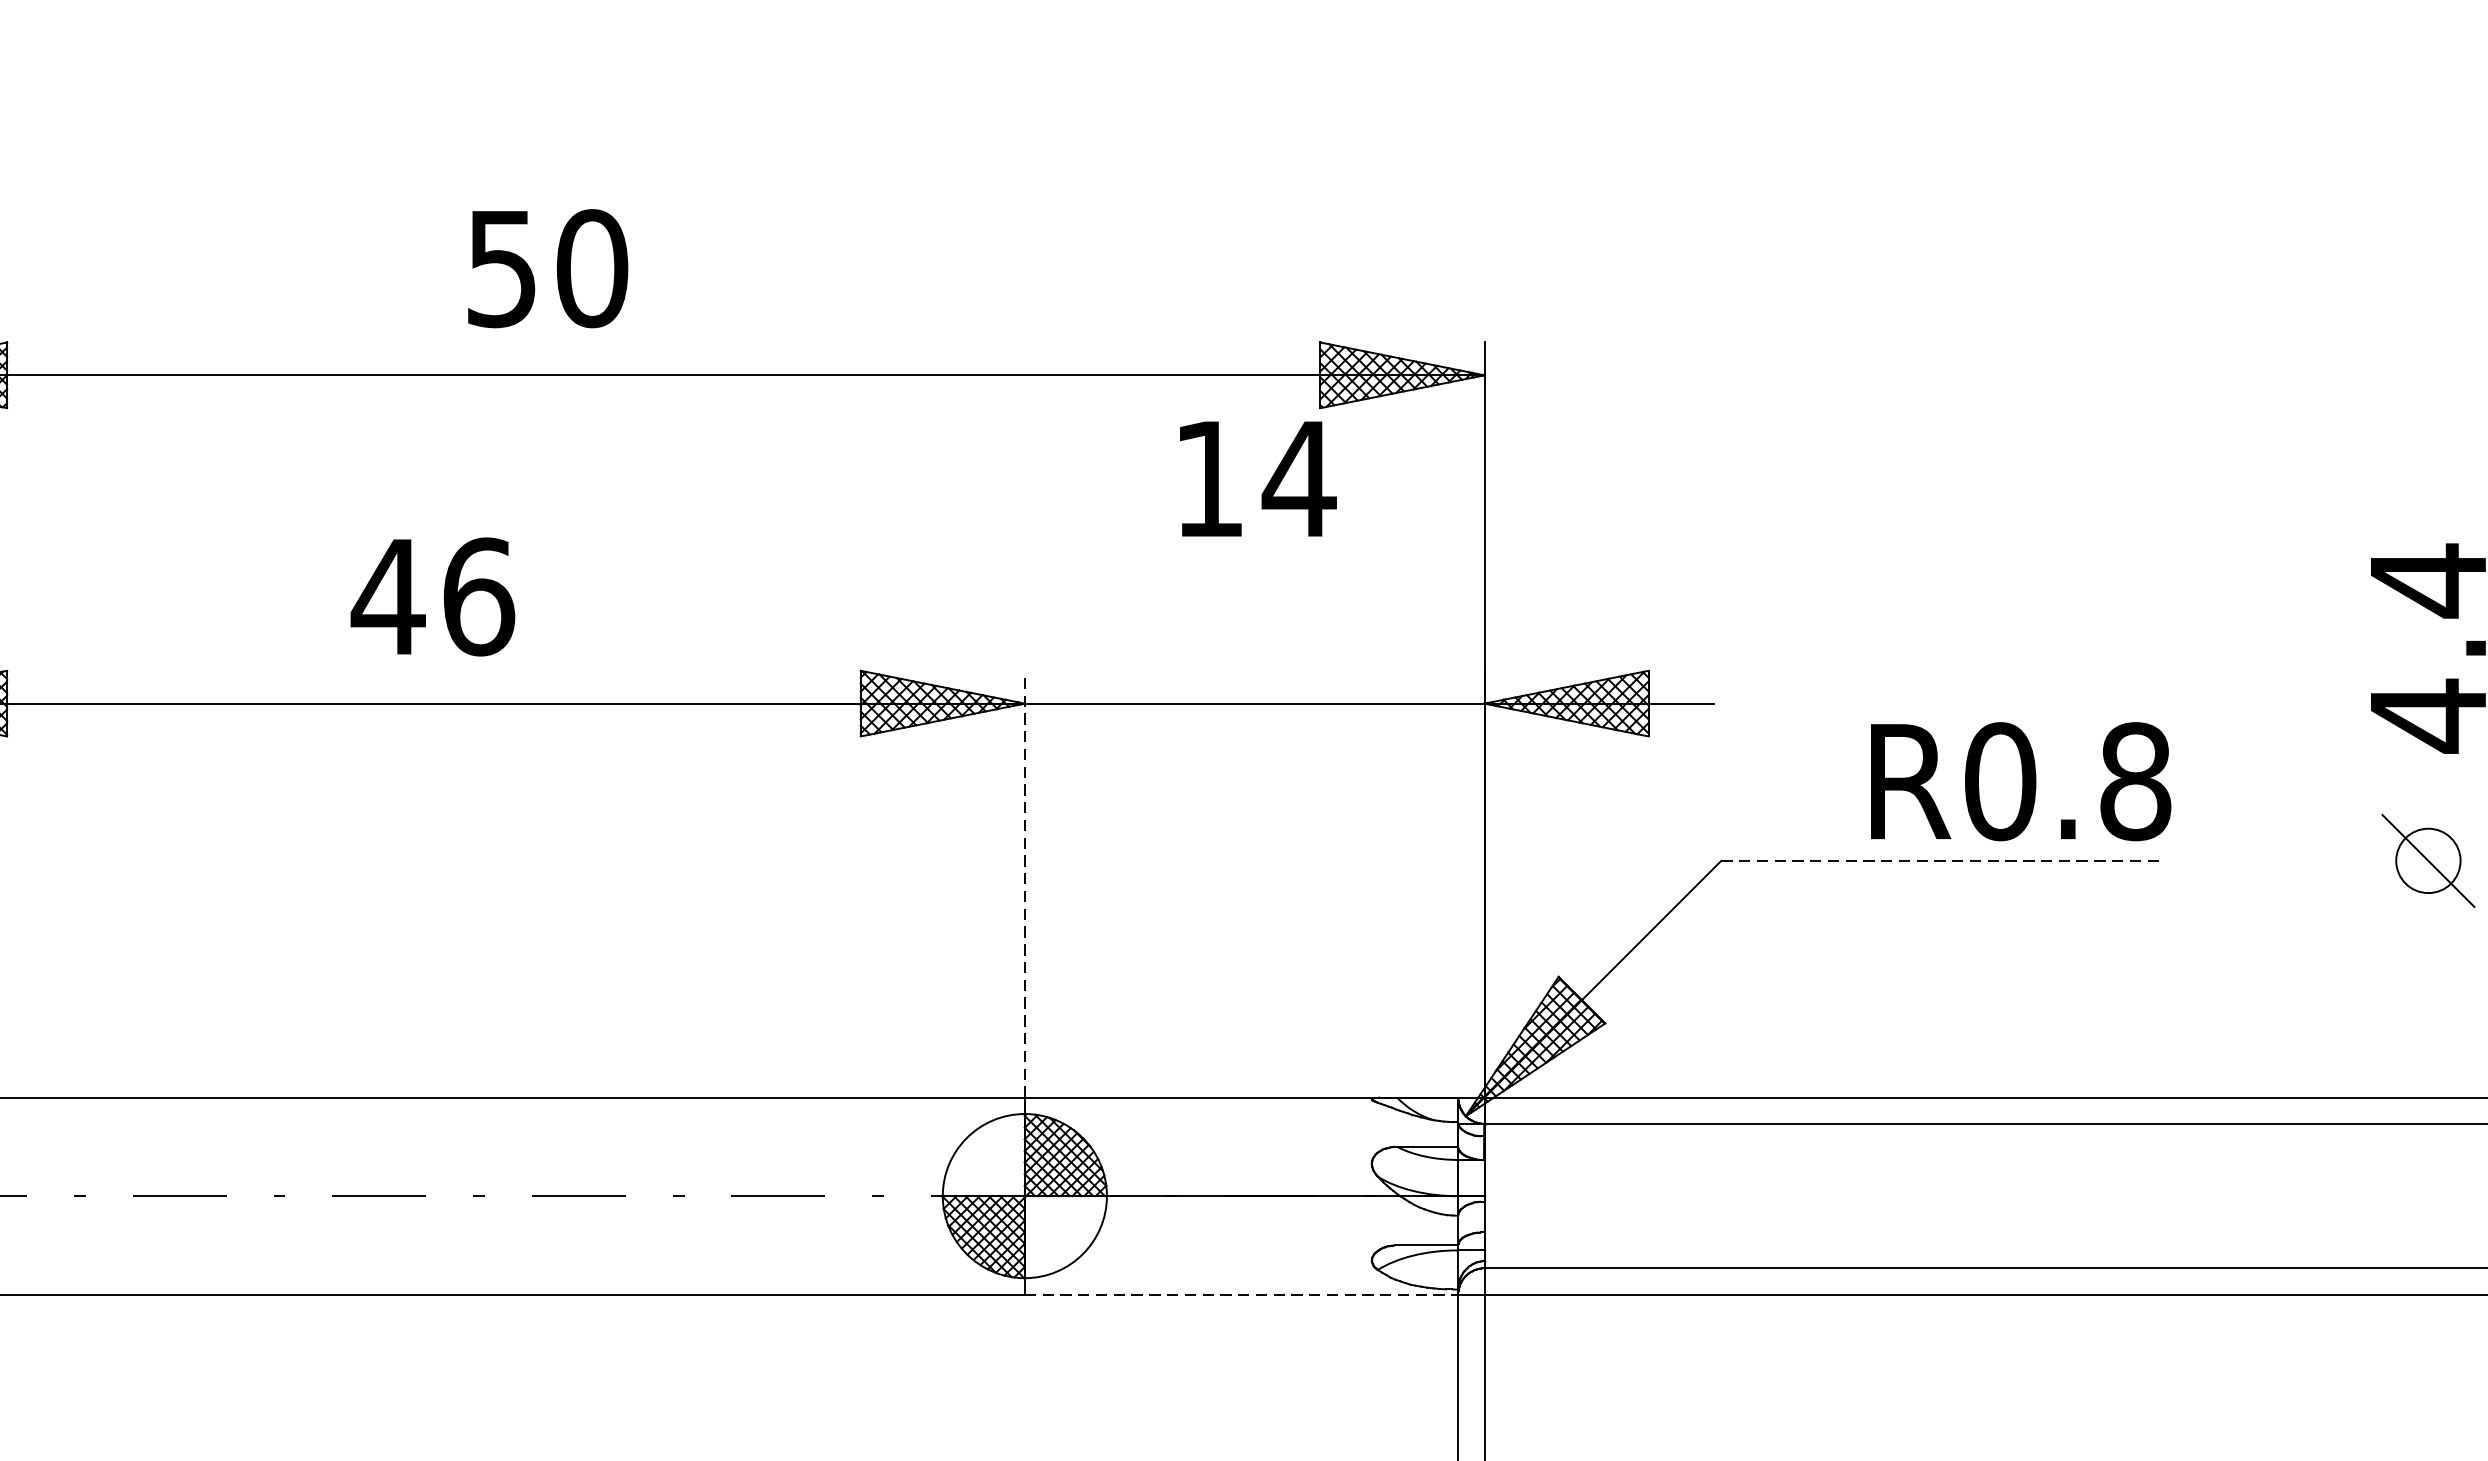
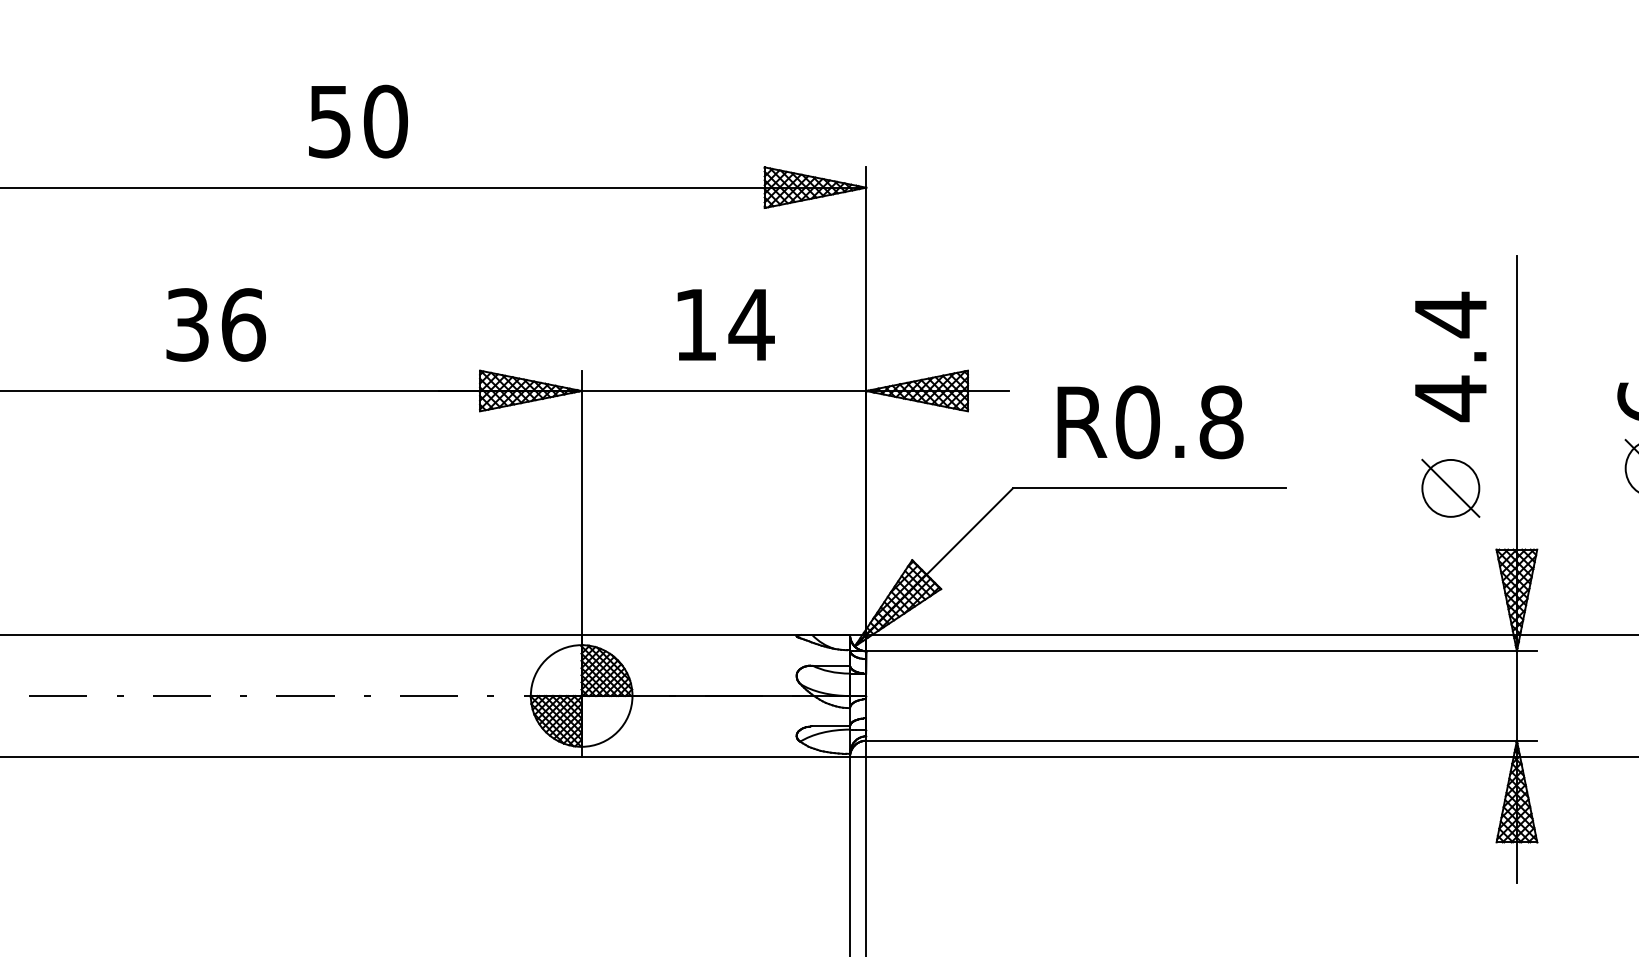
text: (548, 268) -> (358, 121), moved
text: (1257, 478) -> (725, 324), moved
text: (388, 596) -> (187, 324), 46 -> 36
text: (2020, 781) -> (1150, 422), moved
circle: (2427, 859) -> (1450, 487), size x1.43
line: (1941, 861) -> (1149, 488), dashed -> solid
line: (1024, 883) -> (581, 502), dashed -> solid
line: (1242, 1293) -> (716, 756), dashed -> solid

